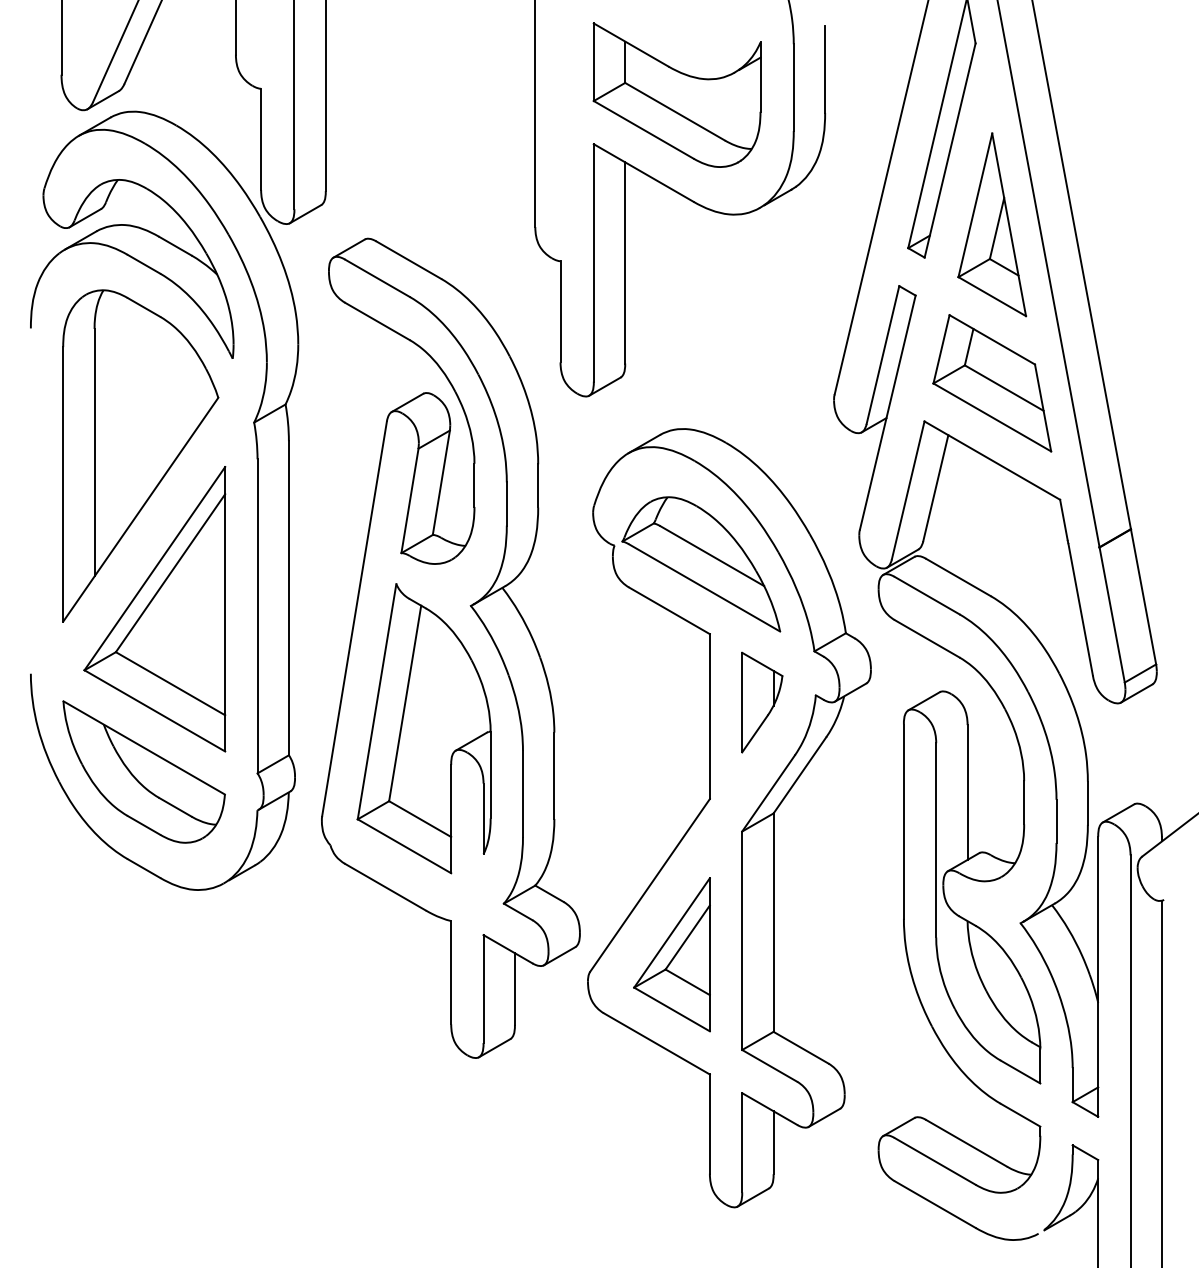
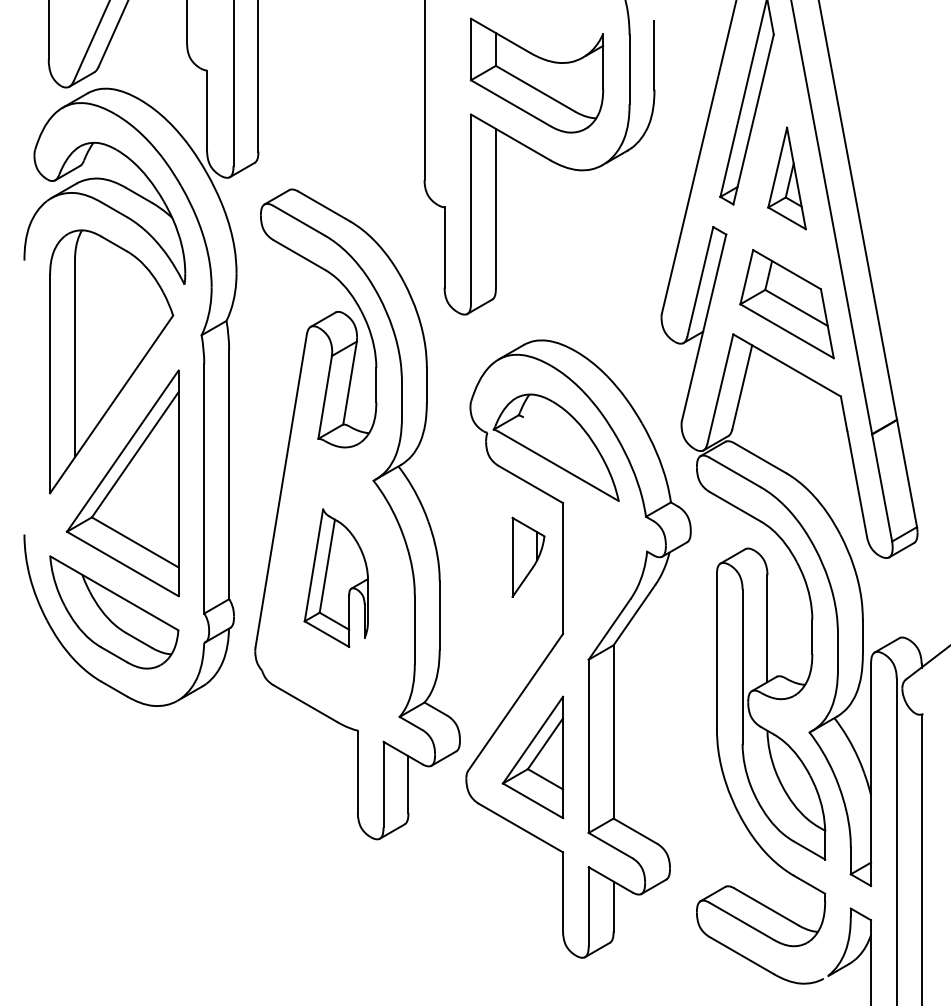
part: (992, 224) -> (787, 178), size x0.7
line: (712, 556) -> (565, 441), removed
part: (762, 702) -> (528, 557), moved
part: (423, 728) -> (335, 577), size x0.6

